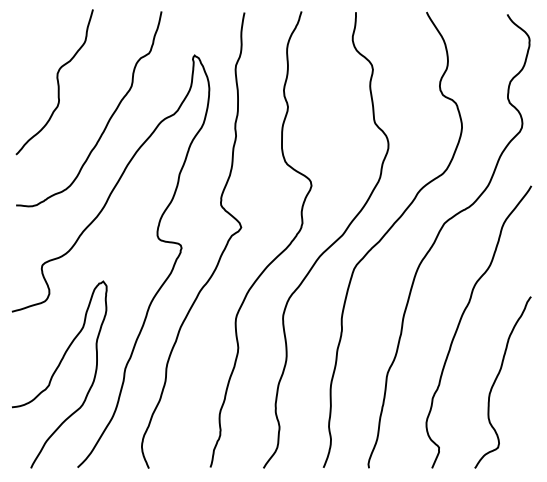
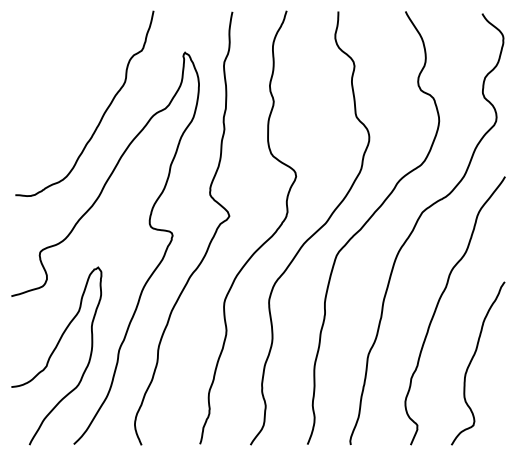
curve: (57, 82) -> (54, 78), removed

